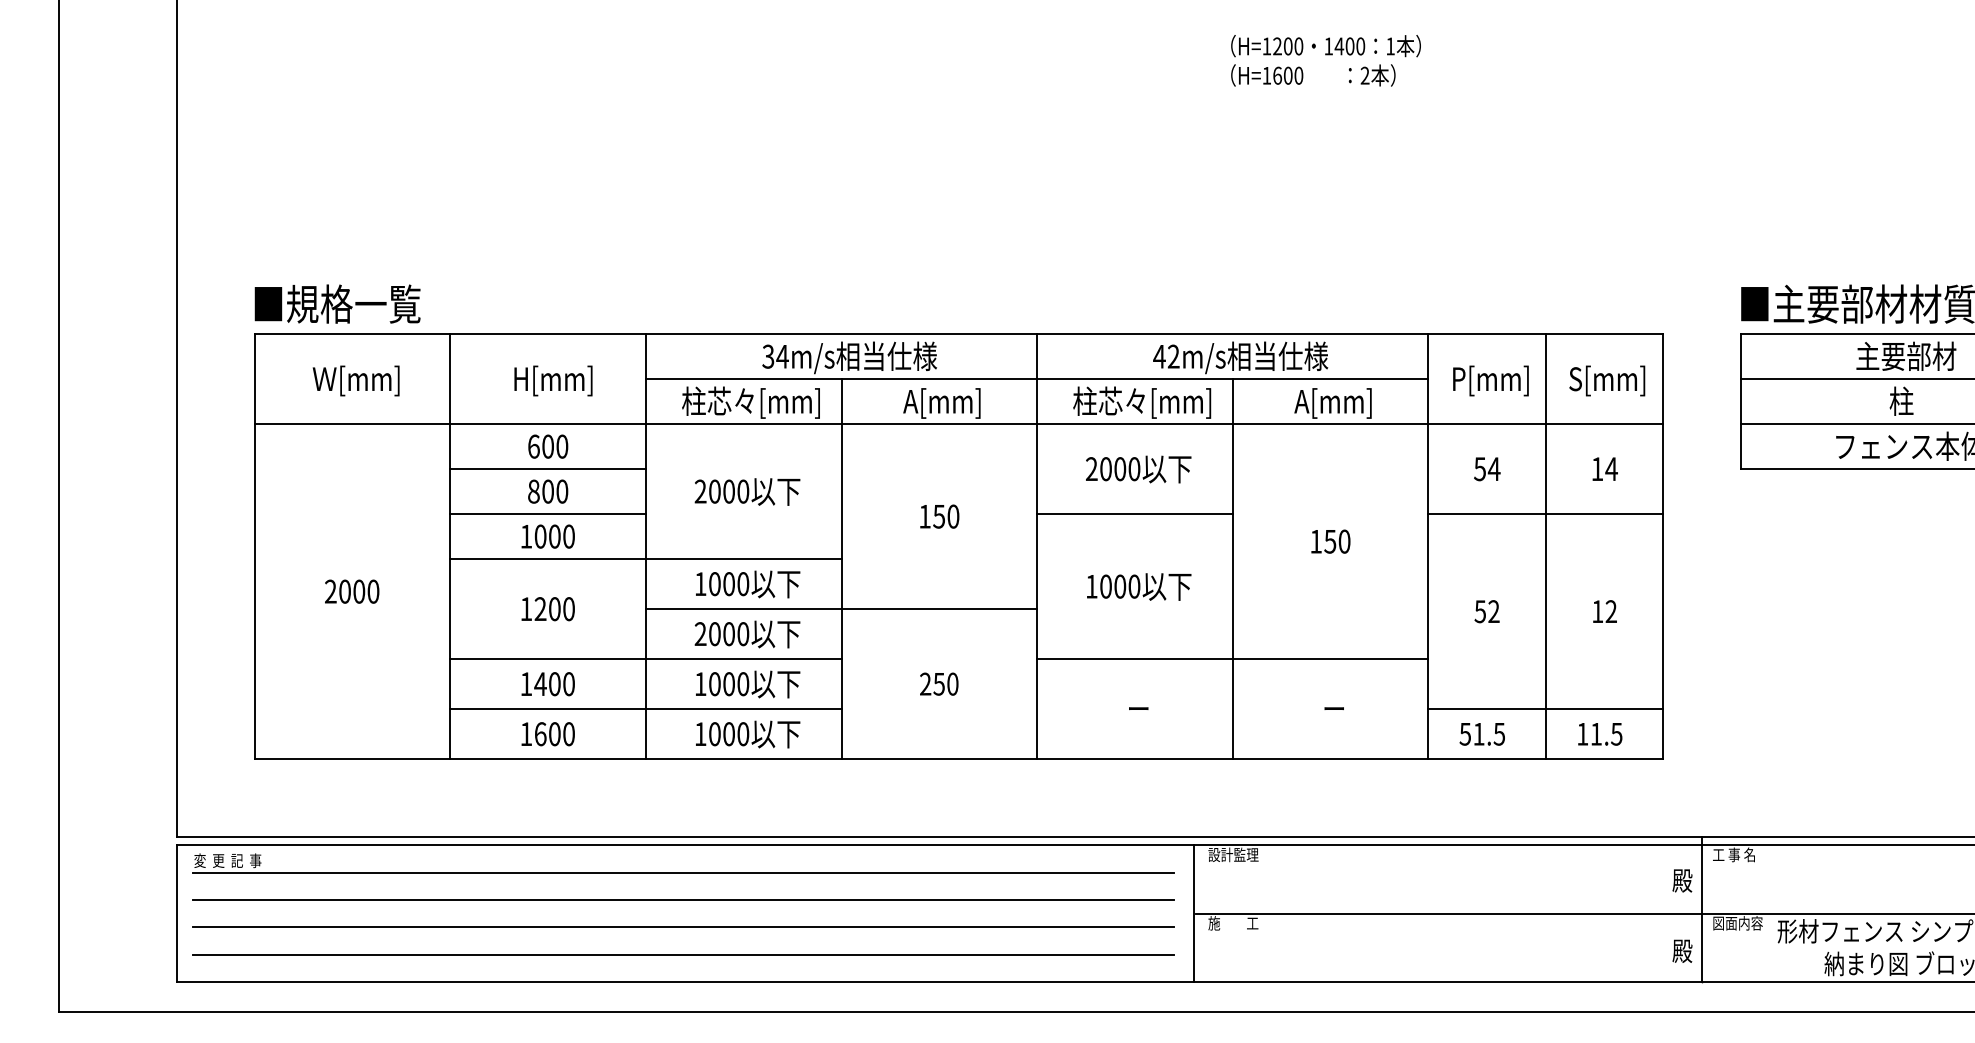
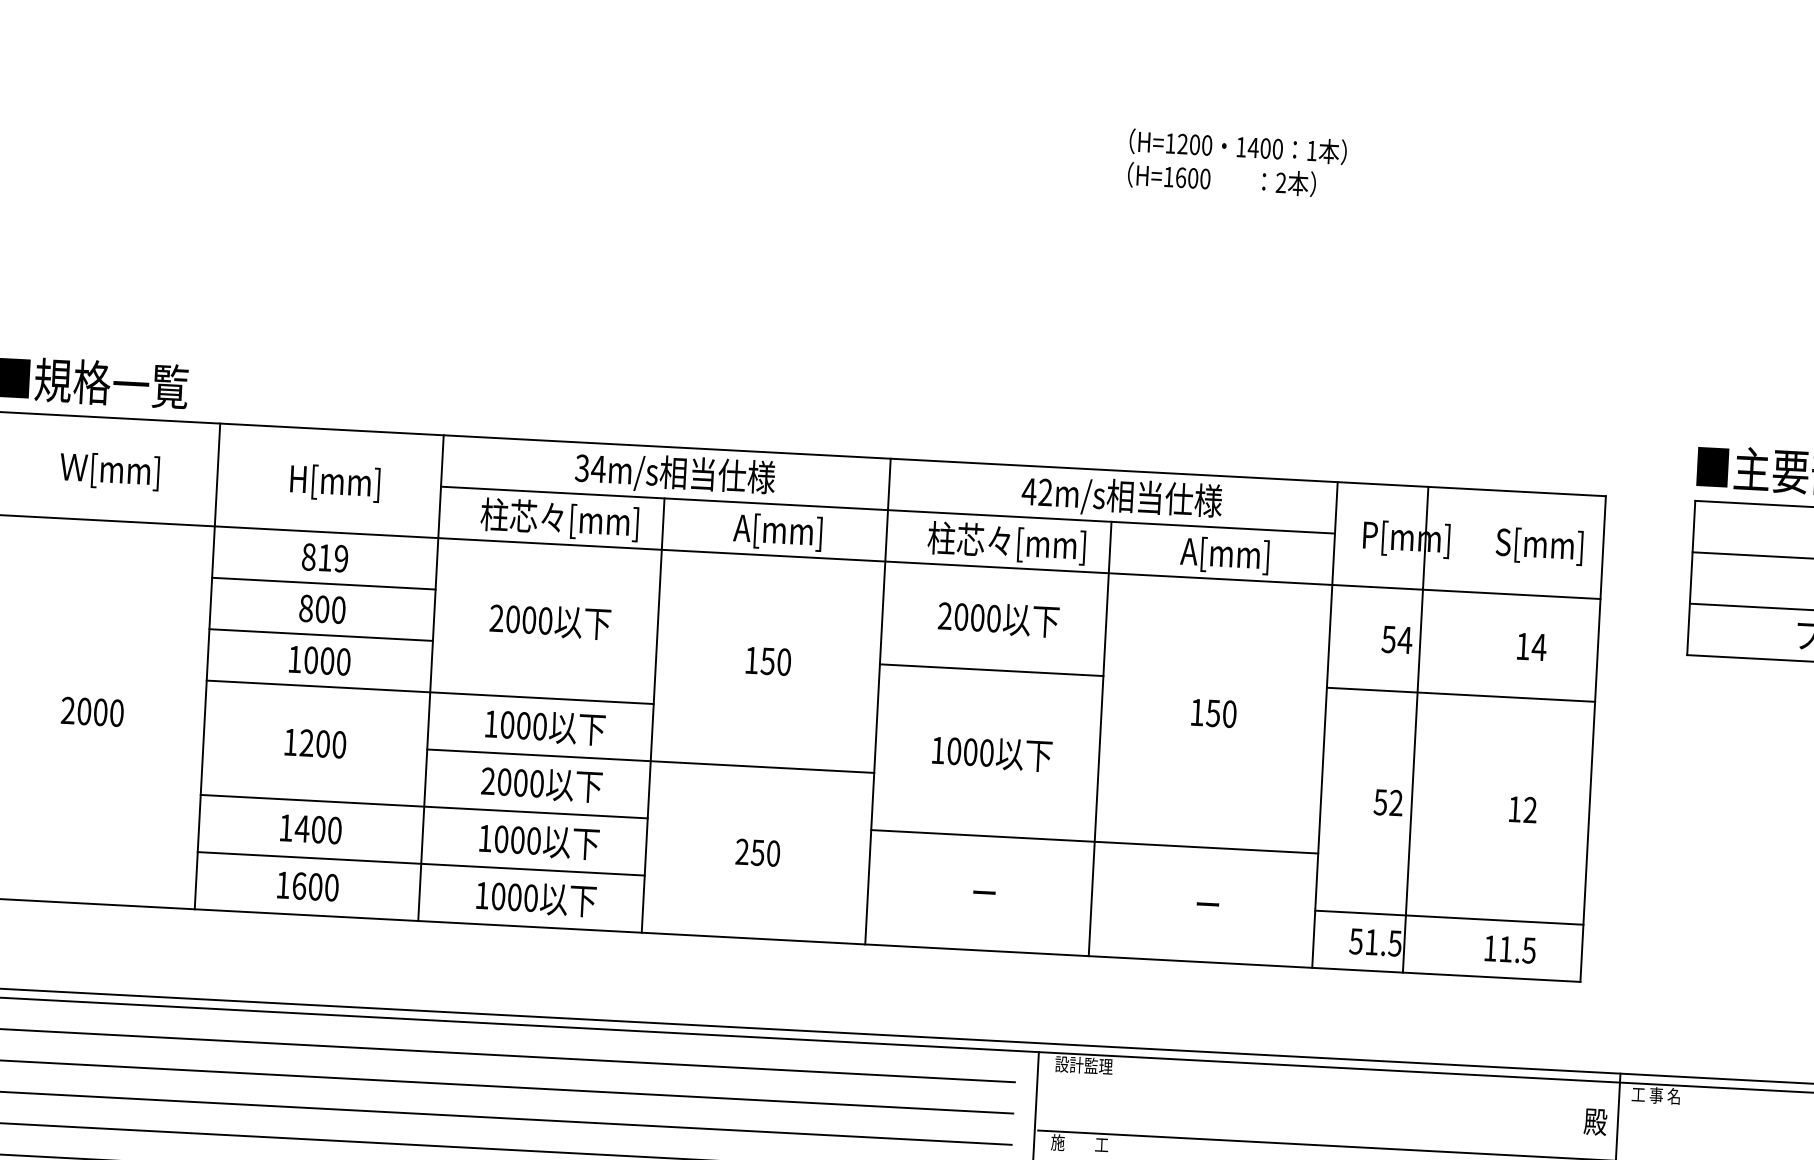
text: (548, 446) -> (325, 557), 600 -> 819
line: (1545, 546) -> (1415, 729), moved

